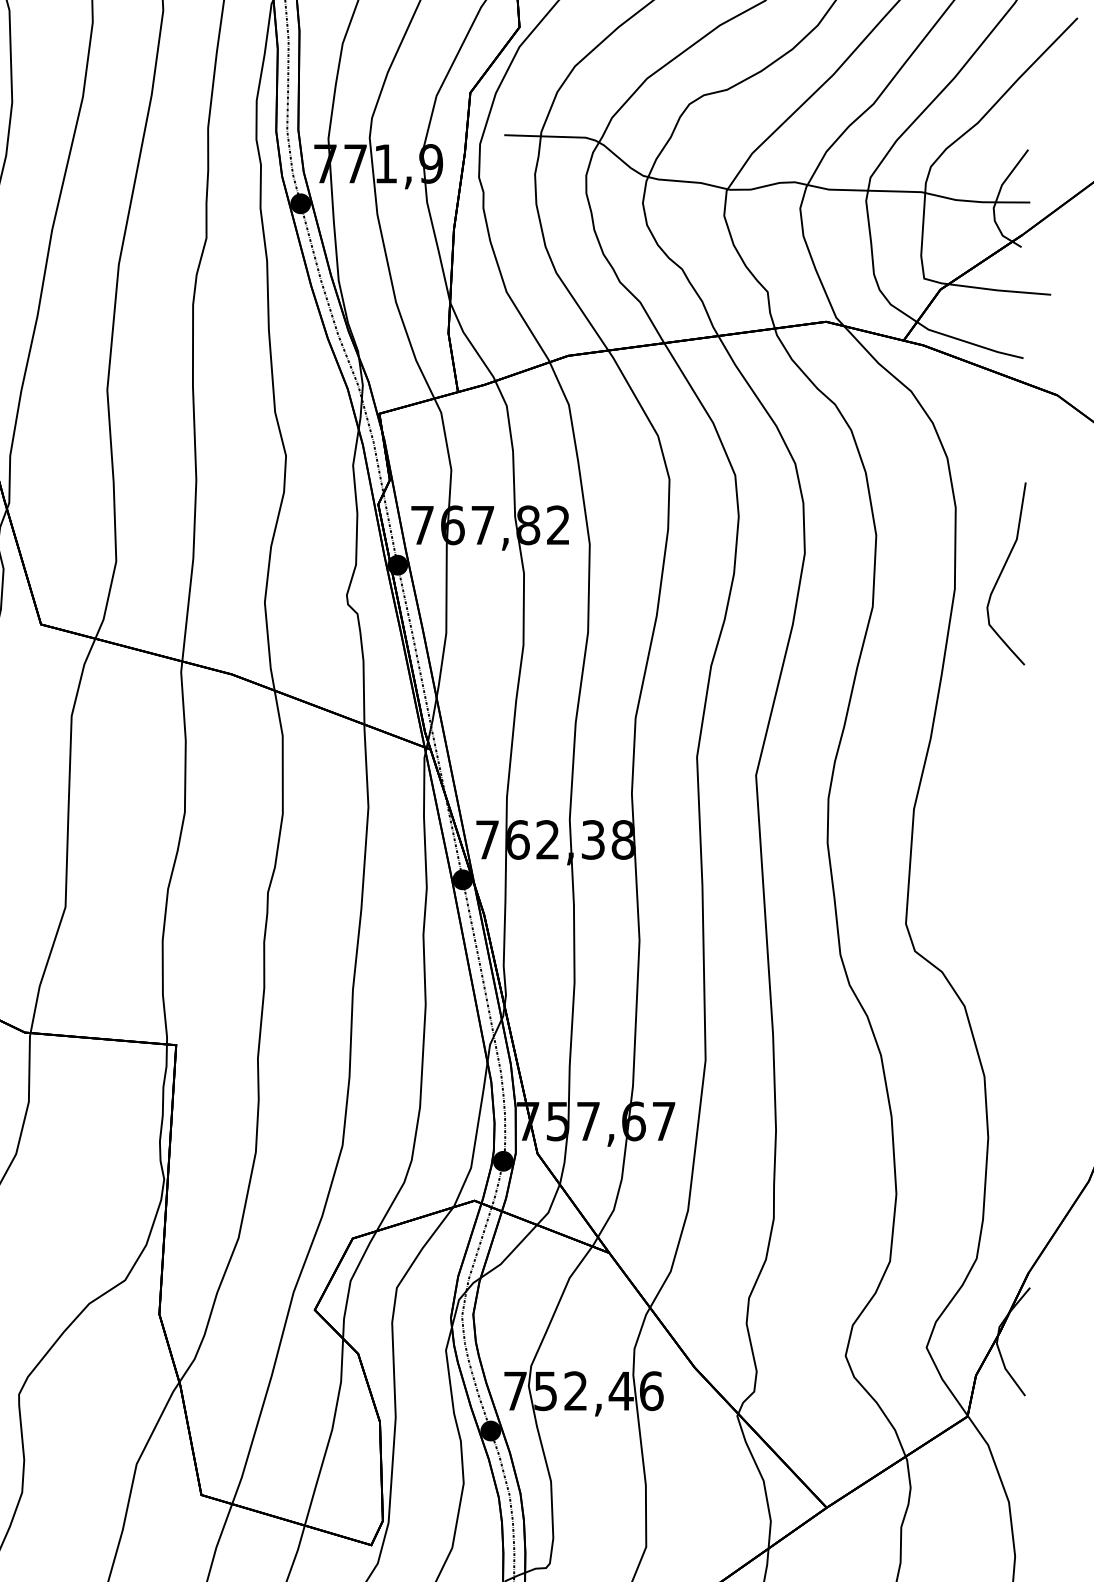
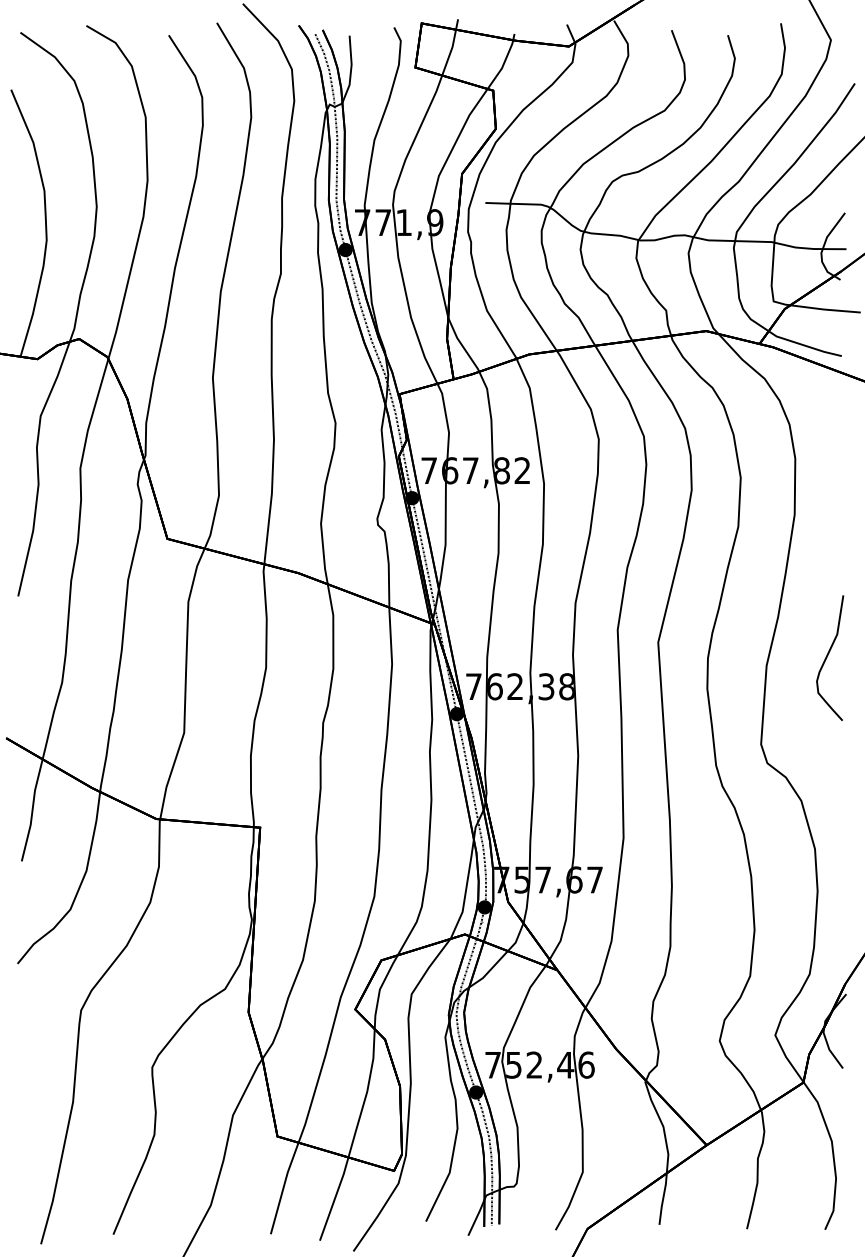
curve: (1004, 570) -> (828, 655), moved

